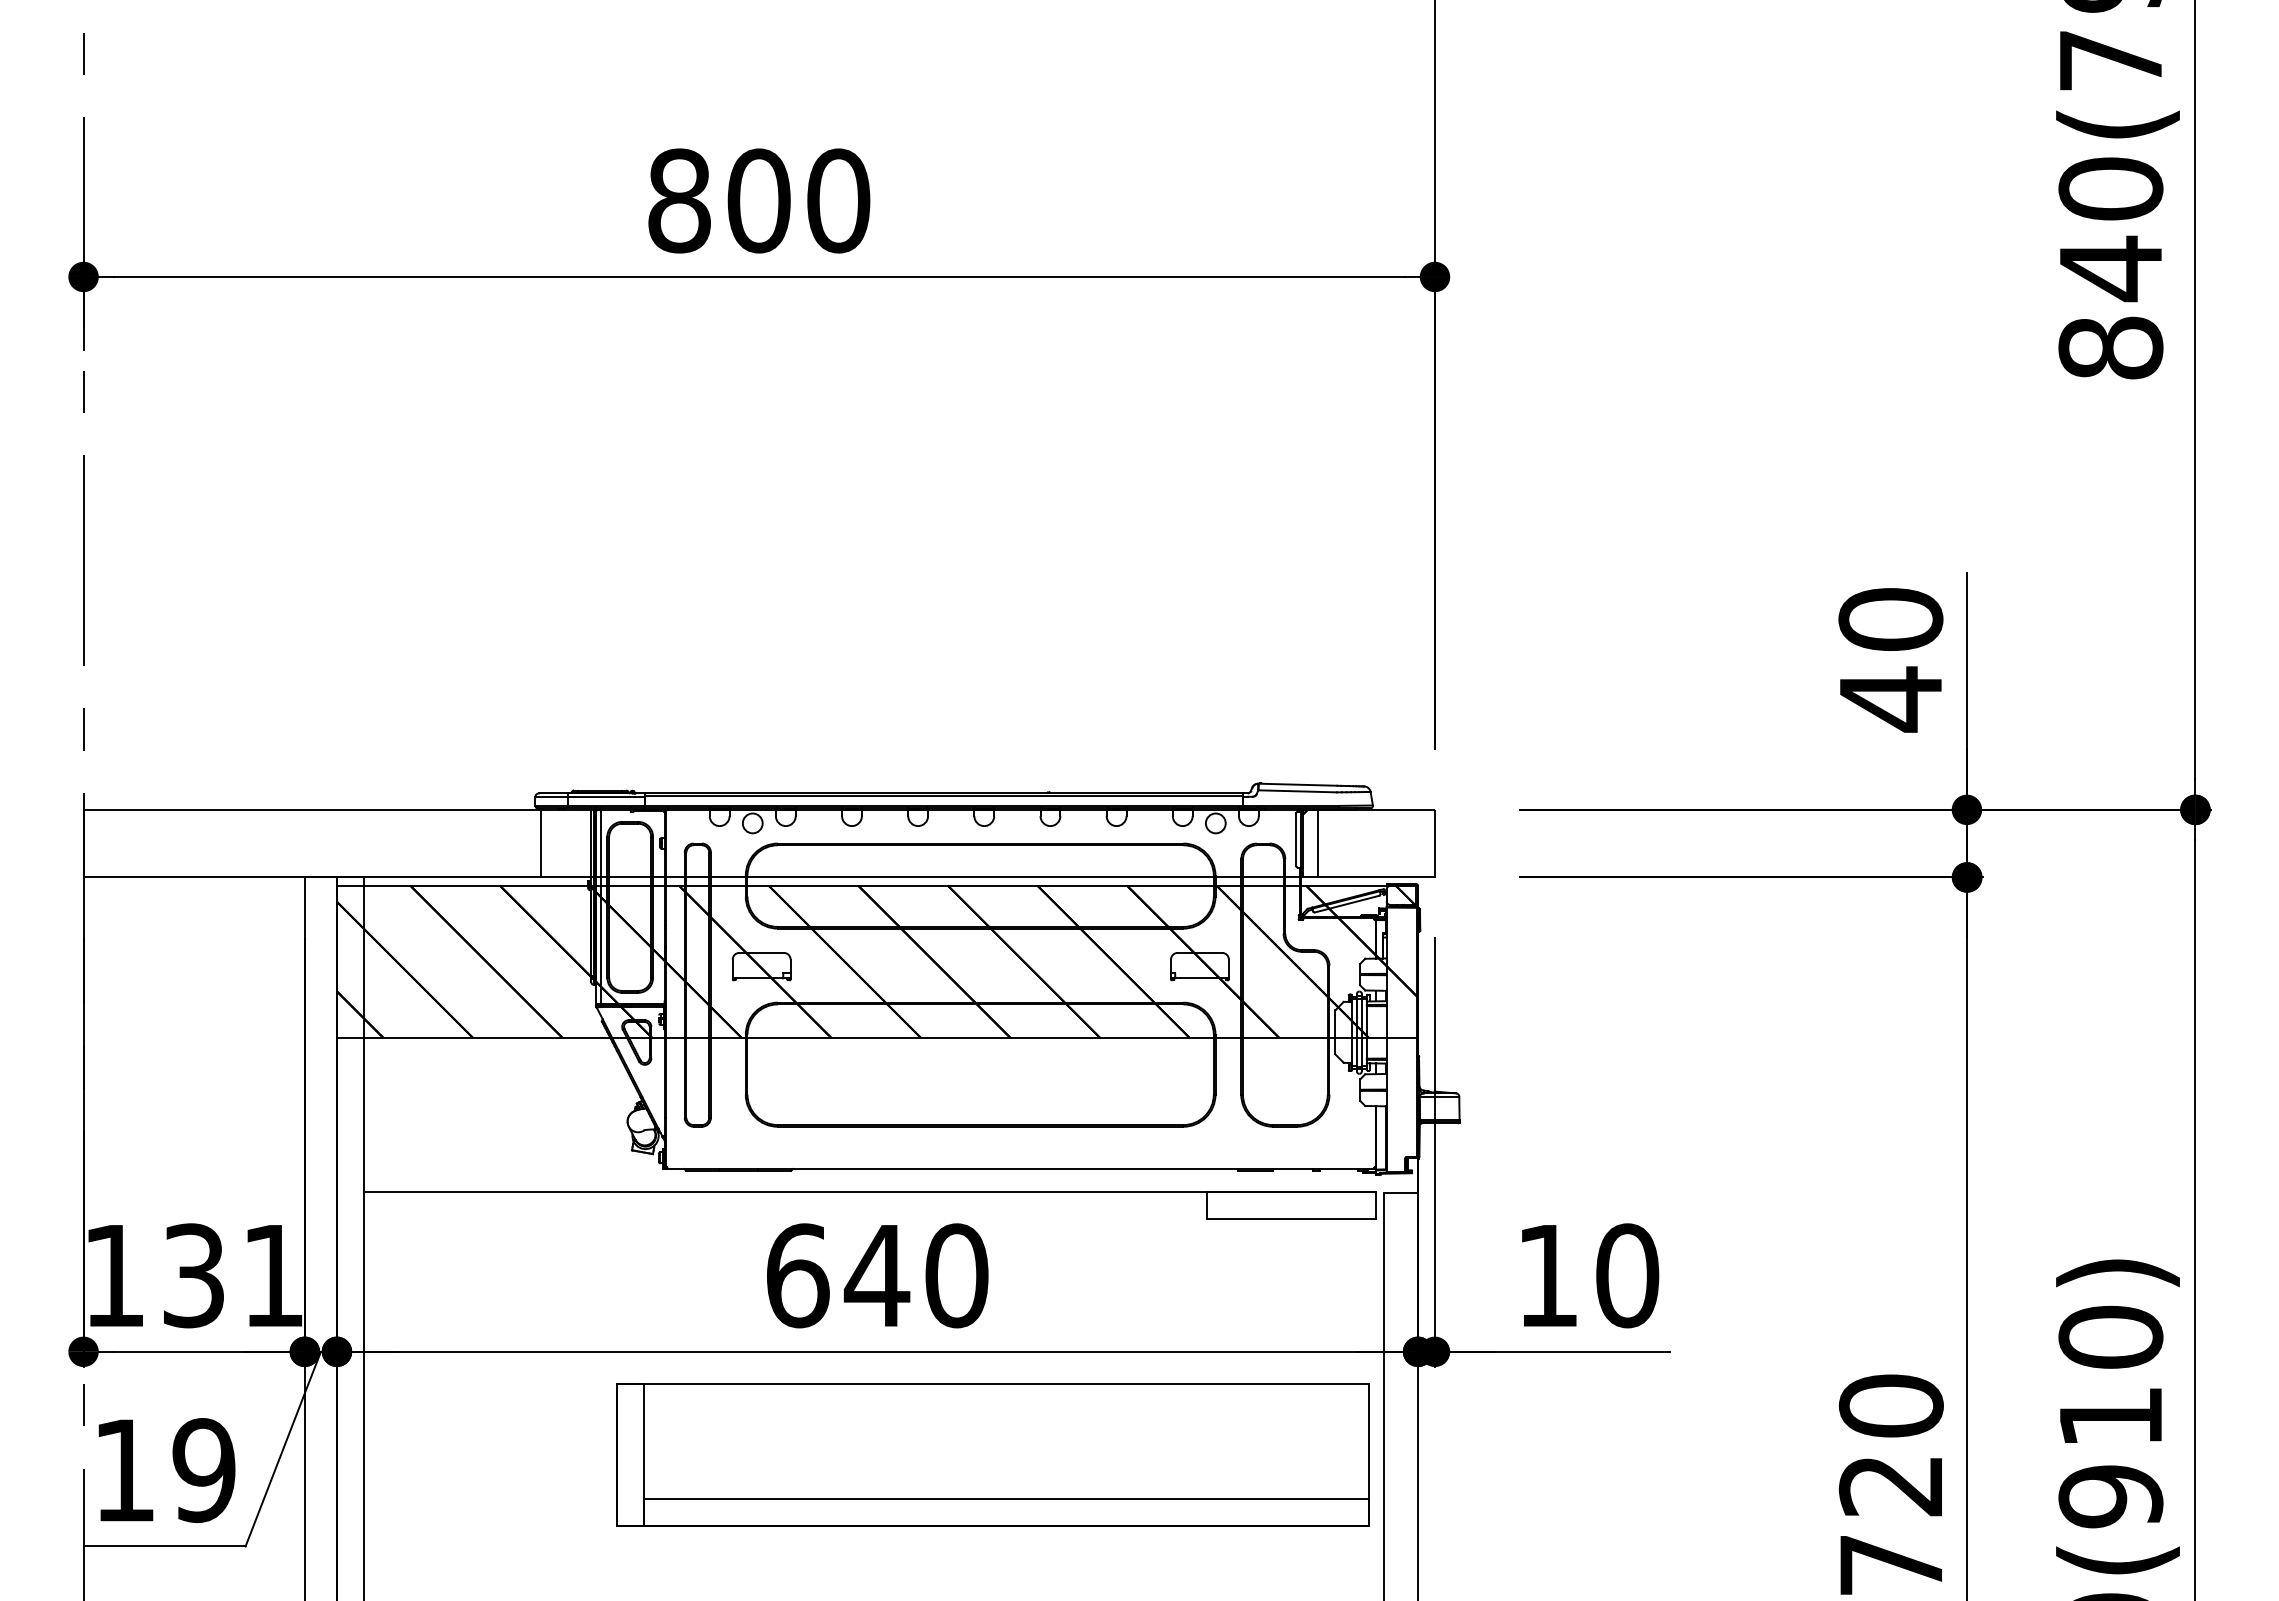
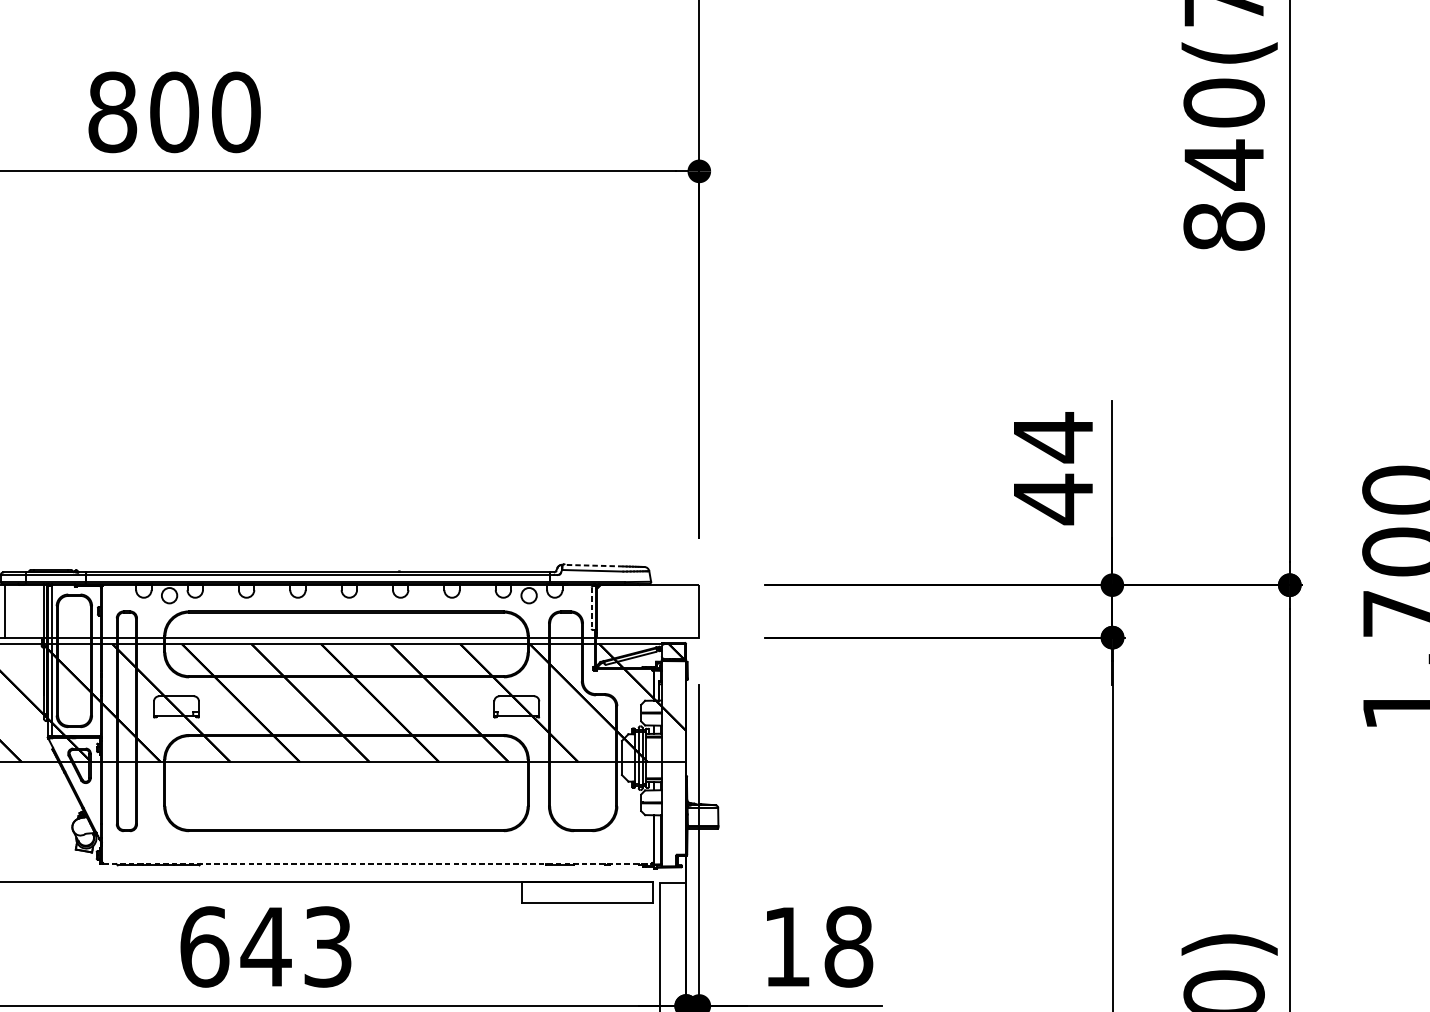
text: (1890, 619) -> (1053, 437), 40 -> 44
line: (1297, 784) -> (592, 565), solid -> dashed
line: (1296, 840) -> (591, 608), solid -> dashed
line: (1318, 843) -> (608, 611), removed
line: (1021, 1169) -> (378, 864), solid -> dashed
text: (956, 1275) -> (327, 946), 640 -> 643
text: (1627, 1275) -> (848, 946), 10 -> 18

